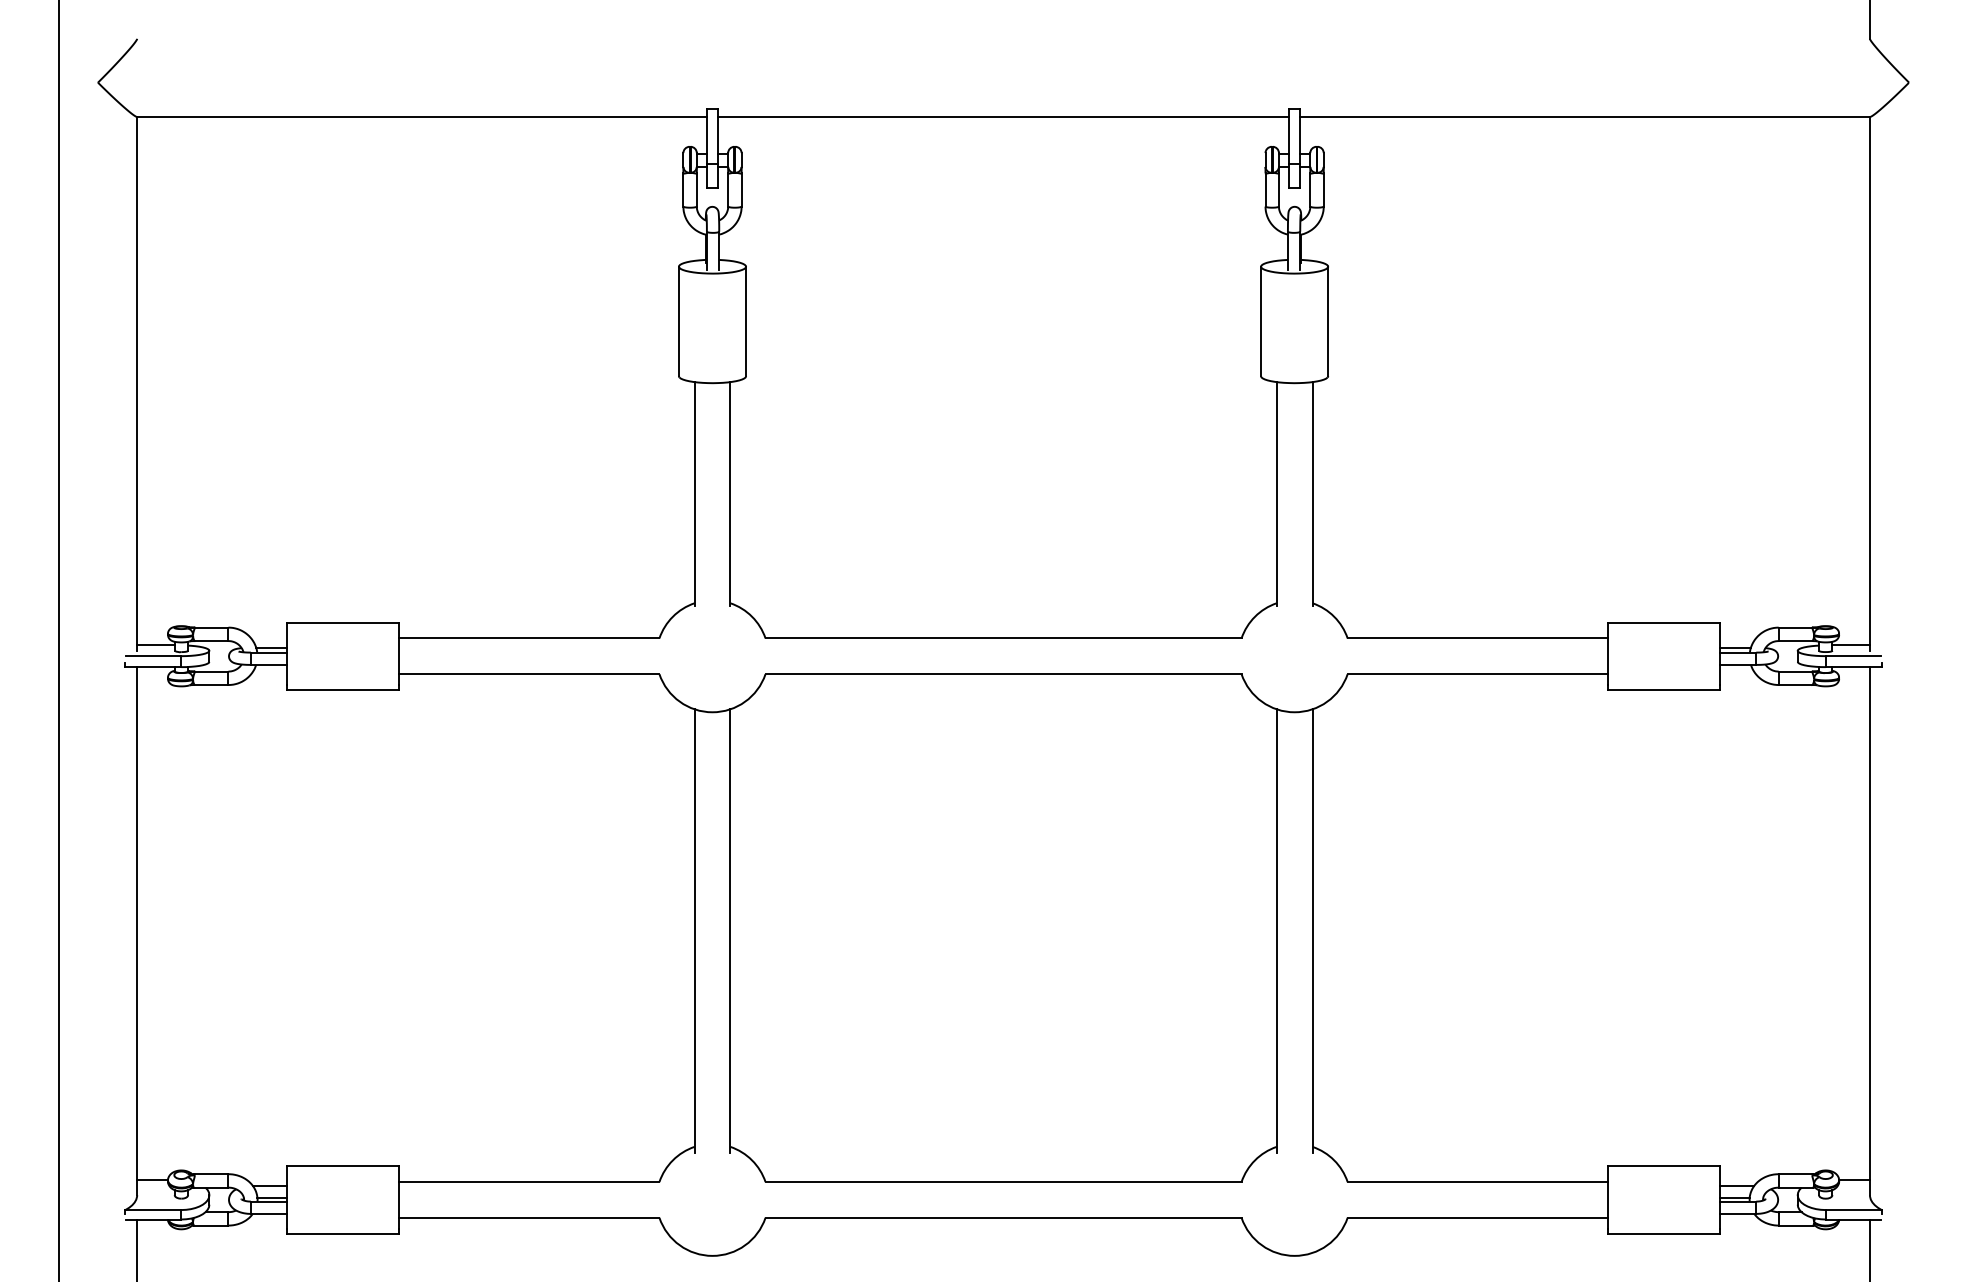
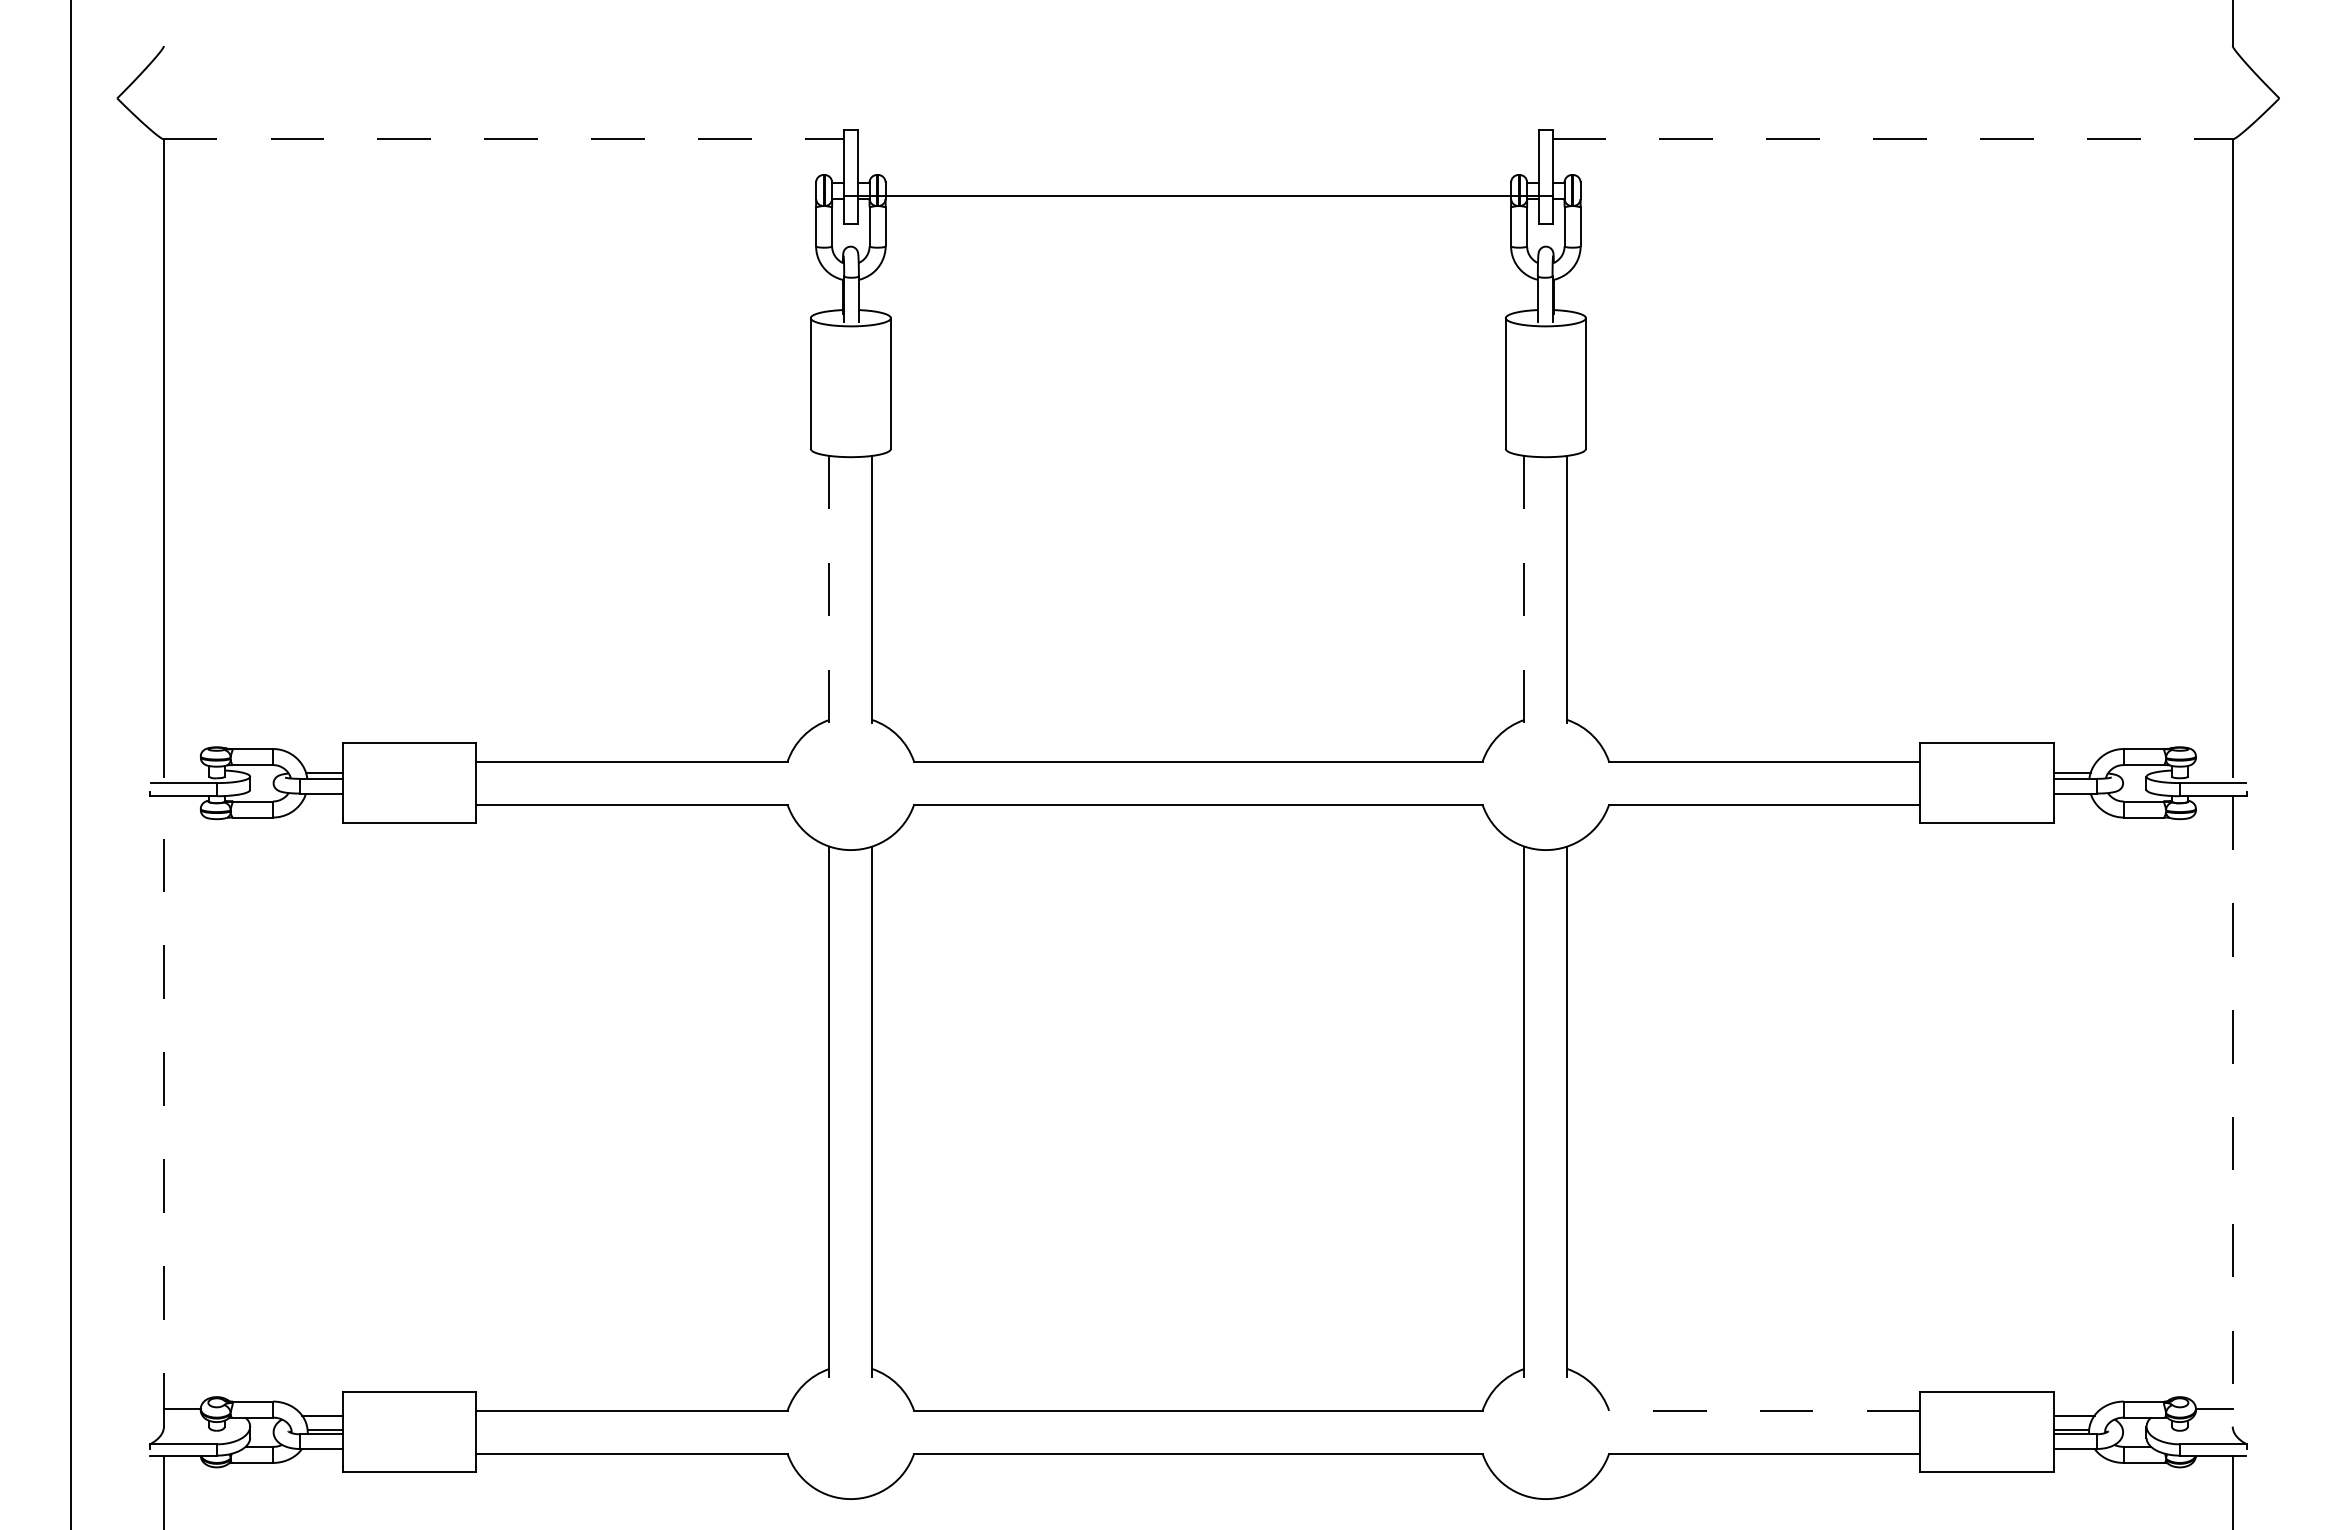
line: (422, 117) -> (504, 139), solid -> dashed
line: (1003, 117) -> (1198, 196), moved
line: (1585, 117) -> (1893, 139), solid -> dashed
line: (694, 494) -> (829, 589), solid -> dashed
line: (1276, 494) -> (1524, 589), solid -> dashed
line: (156, 645) -> (186, 770), removed
line: (1850, 645) -> (2209, 770), removed
line: (137, 930) -> (164, 1110), solid -> dashed
line: (1869, 931) -> (2232, 1111), solid -> dashed
line: (1477, 1181) -> (1764, 1410), solid -> dashed

